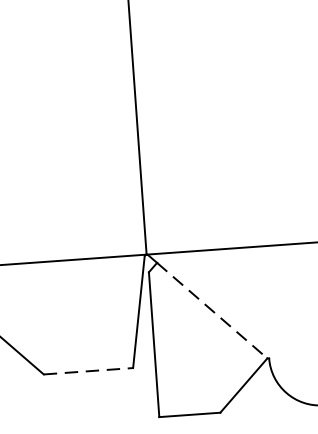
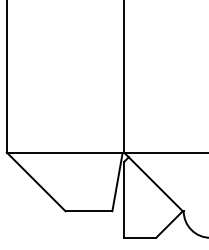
line: (213, 311) -> (156, 184), dashed -> solid
line: (89, 371) -> (89, 211), dashed -> solid

